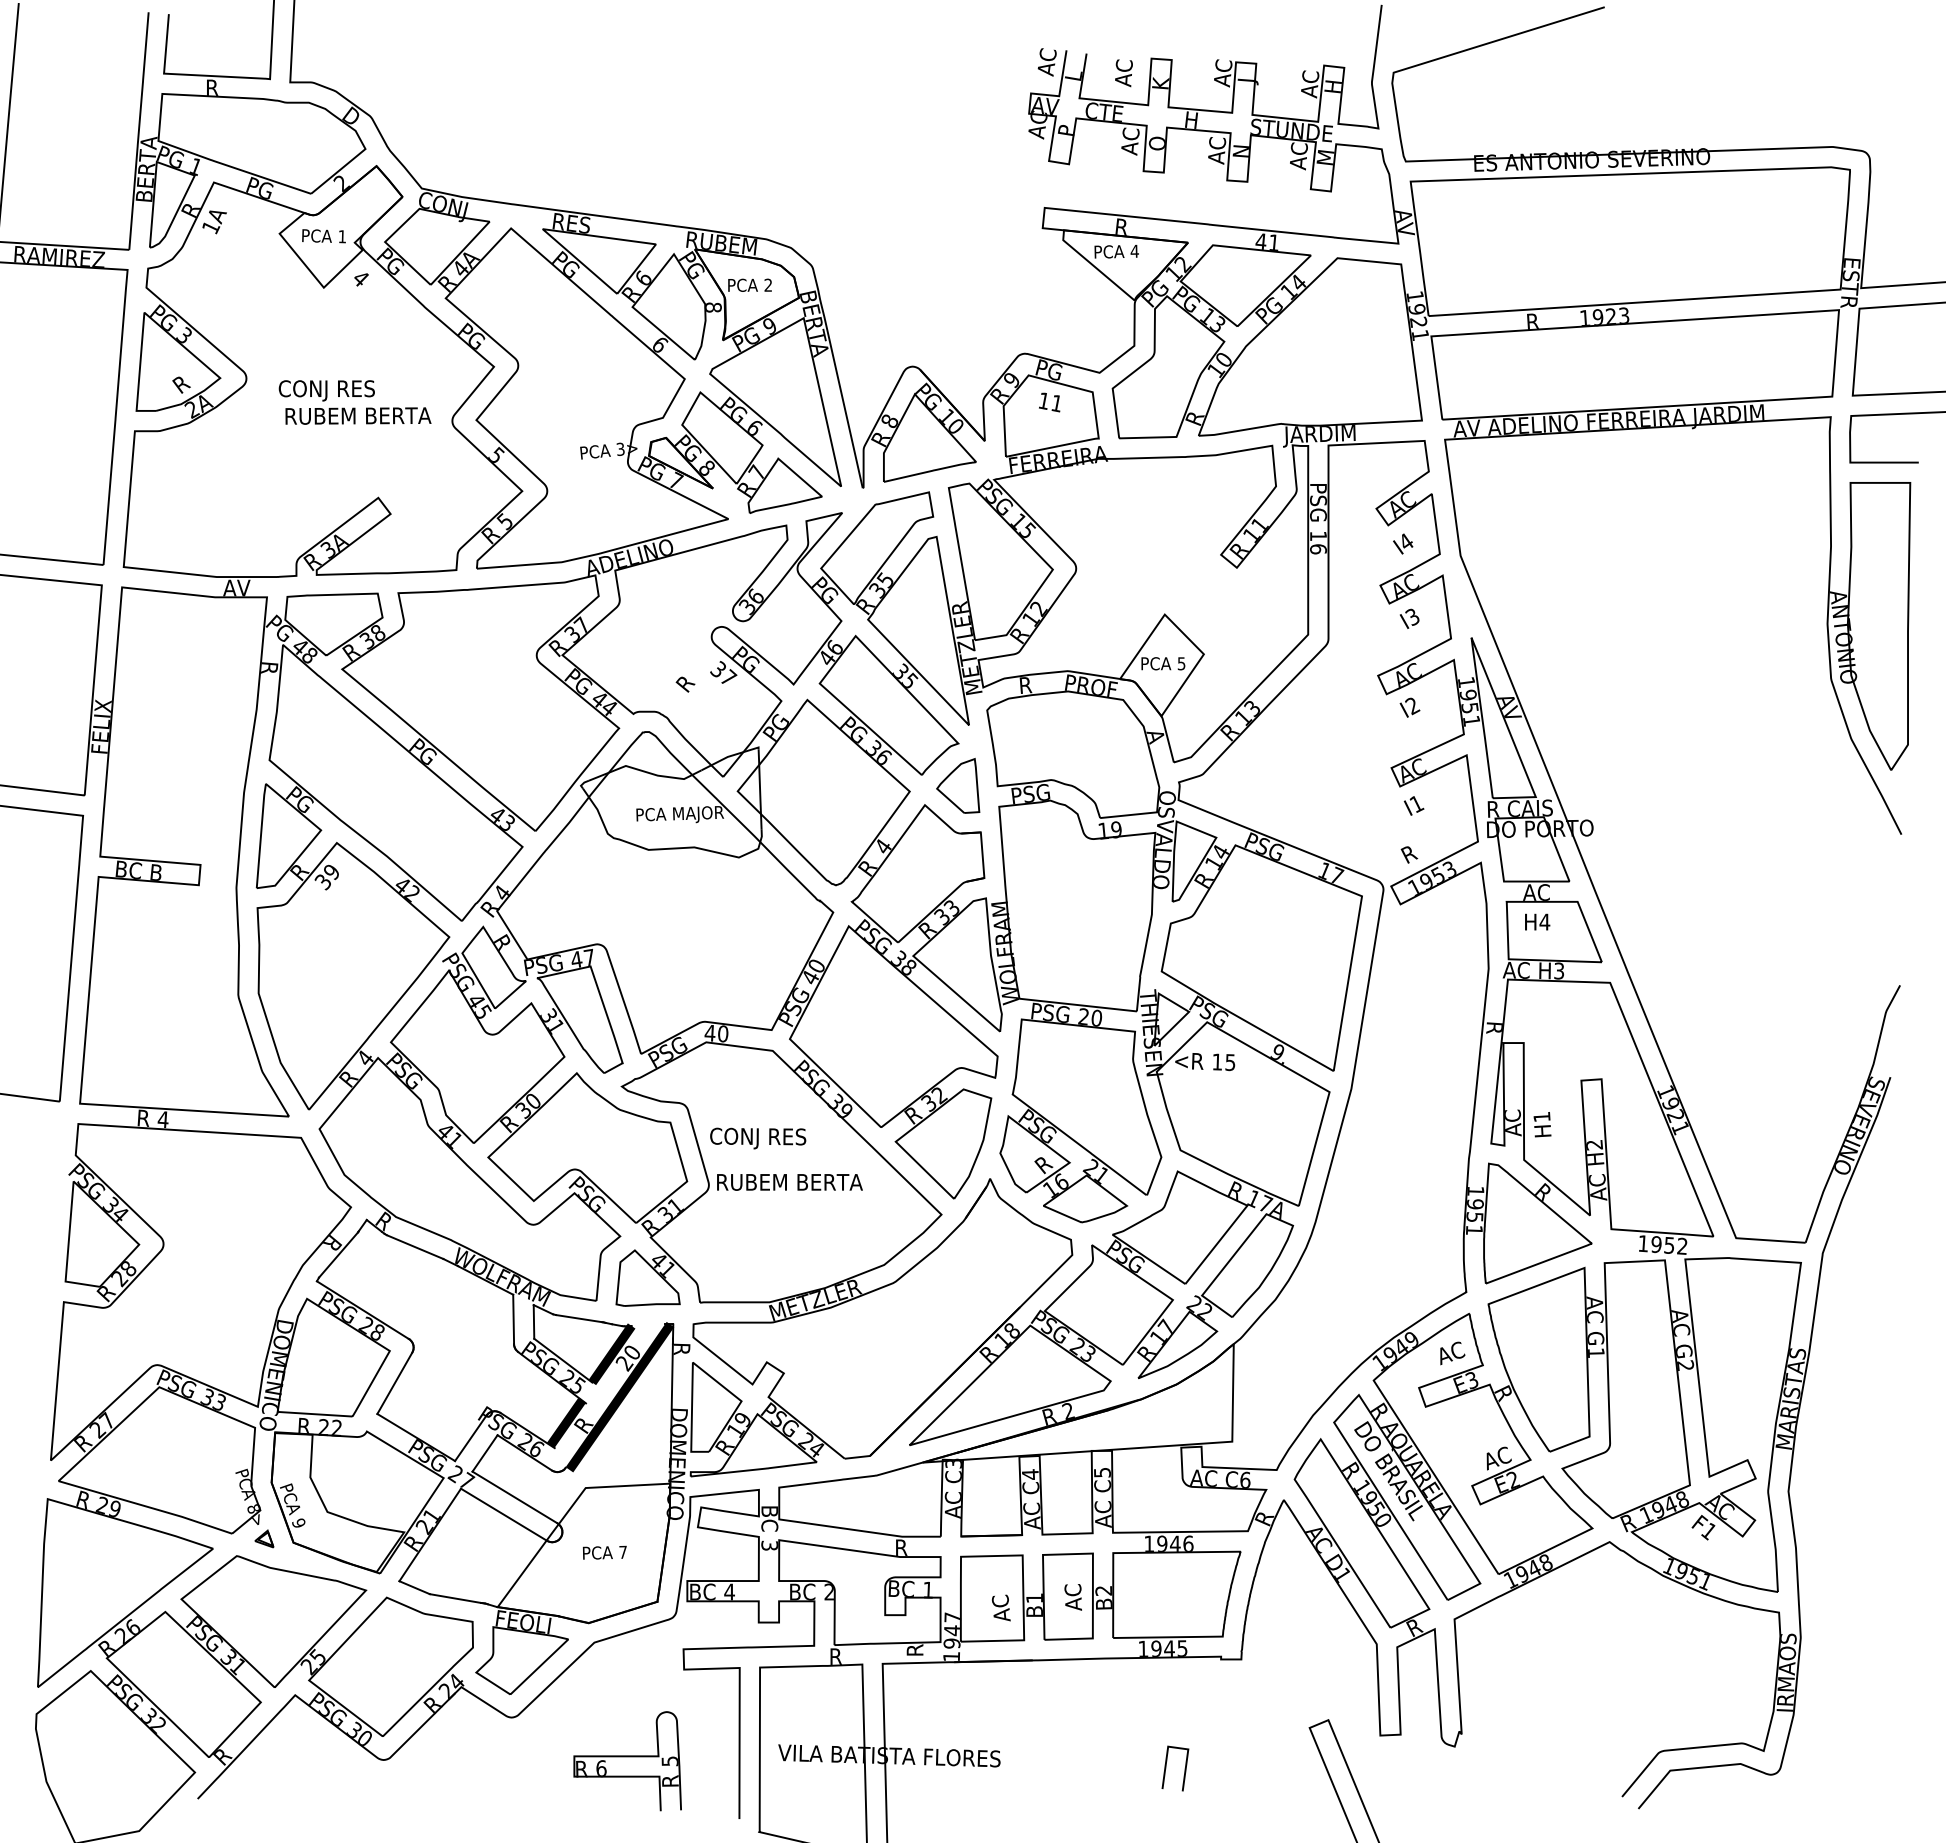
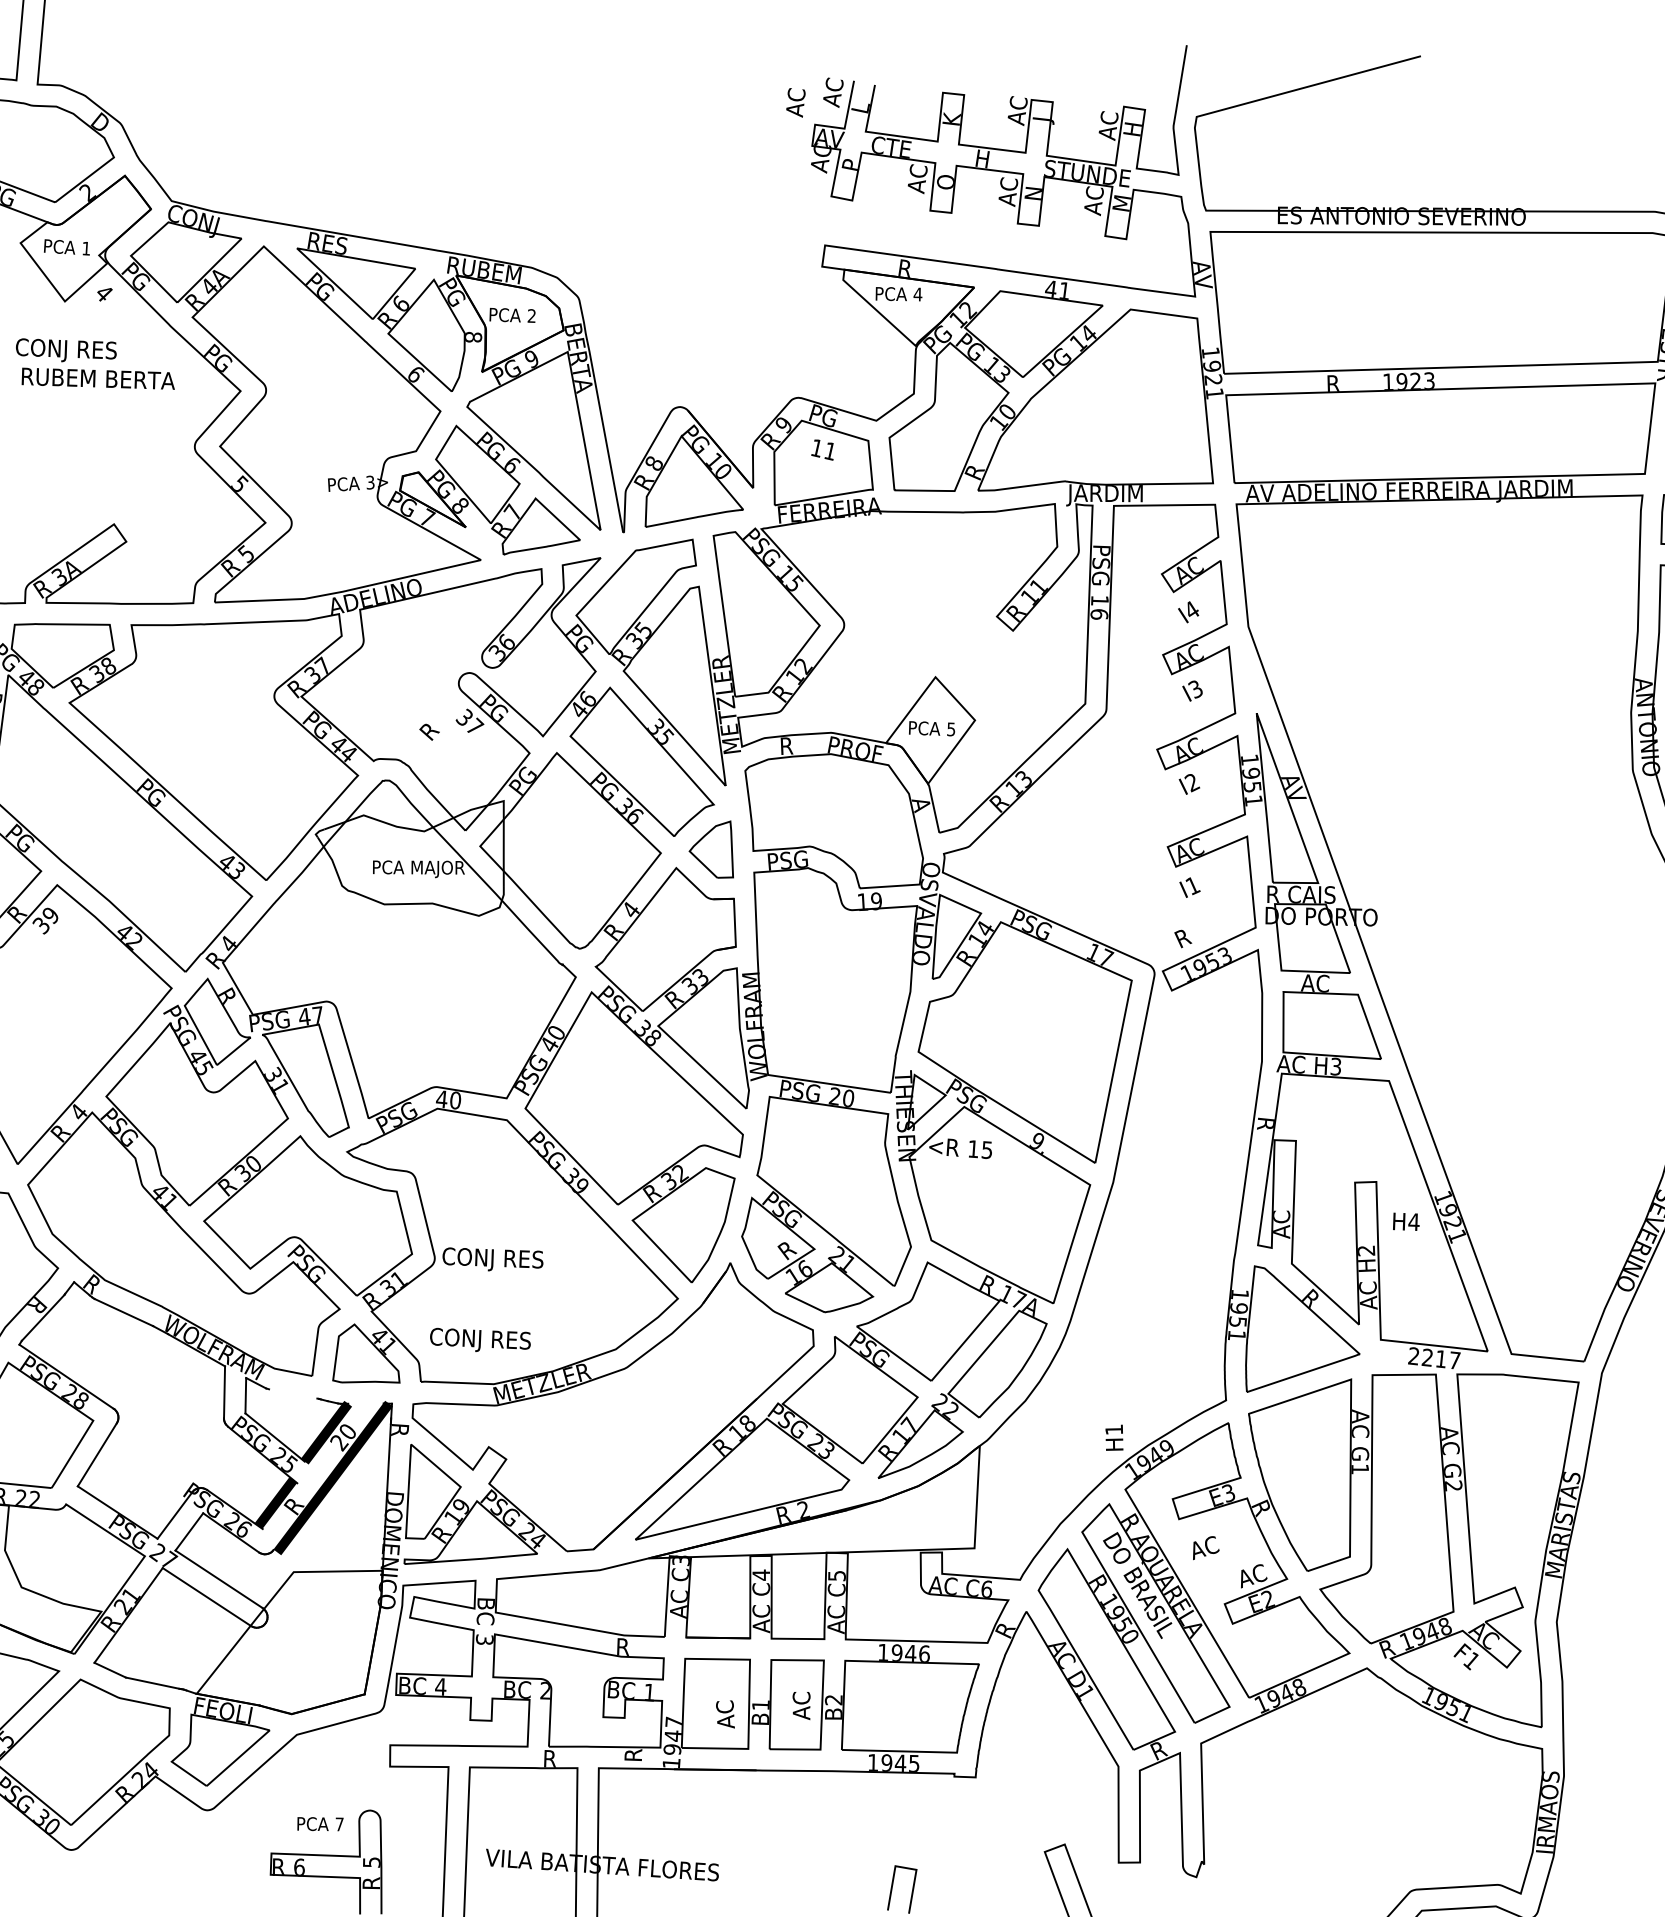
text: (1123, 73) -> (795, 103), moved
text: (354, 402) -> (94, 364), moved
text: (1537, 921) -> (1406, 1221), moved
text: (1542, 1124) -> (1114, 1437), moved
text: (758, 1138) -> (480, 1340), moved
text: (789, 1184) -> (519, 1261), RUBEM BERTA -> CONJ RES
text: (1662, 1244) -> (1433, 1357), 1952 -> 2217
line: (578, 1318) -> (292, 1393), removed
text: (1452, 1353) -> (1206, 1548), moved
text: (604, 1552) -> (320, 1823), moved

